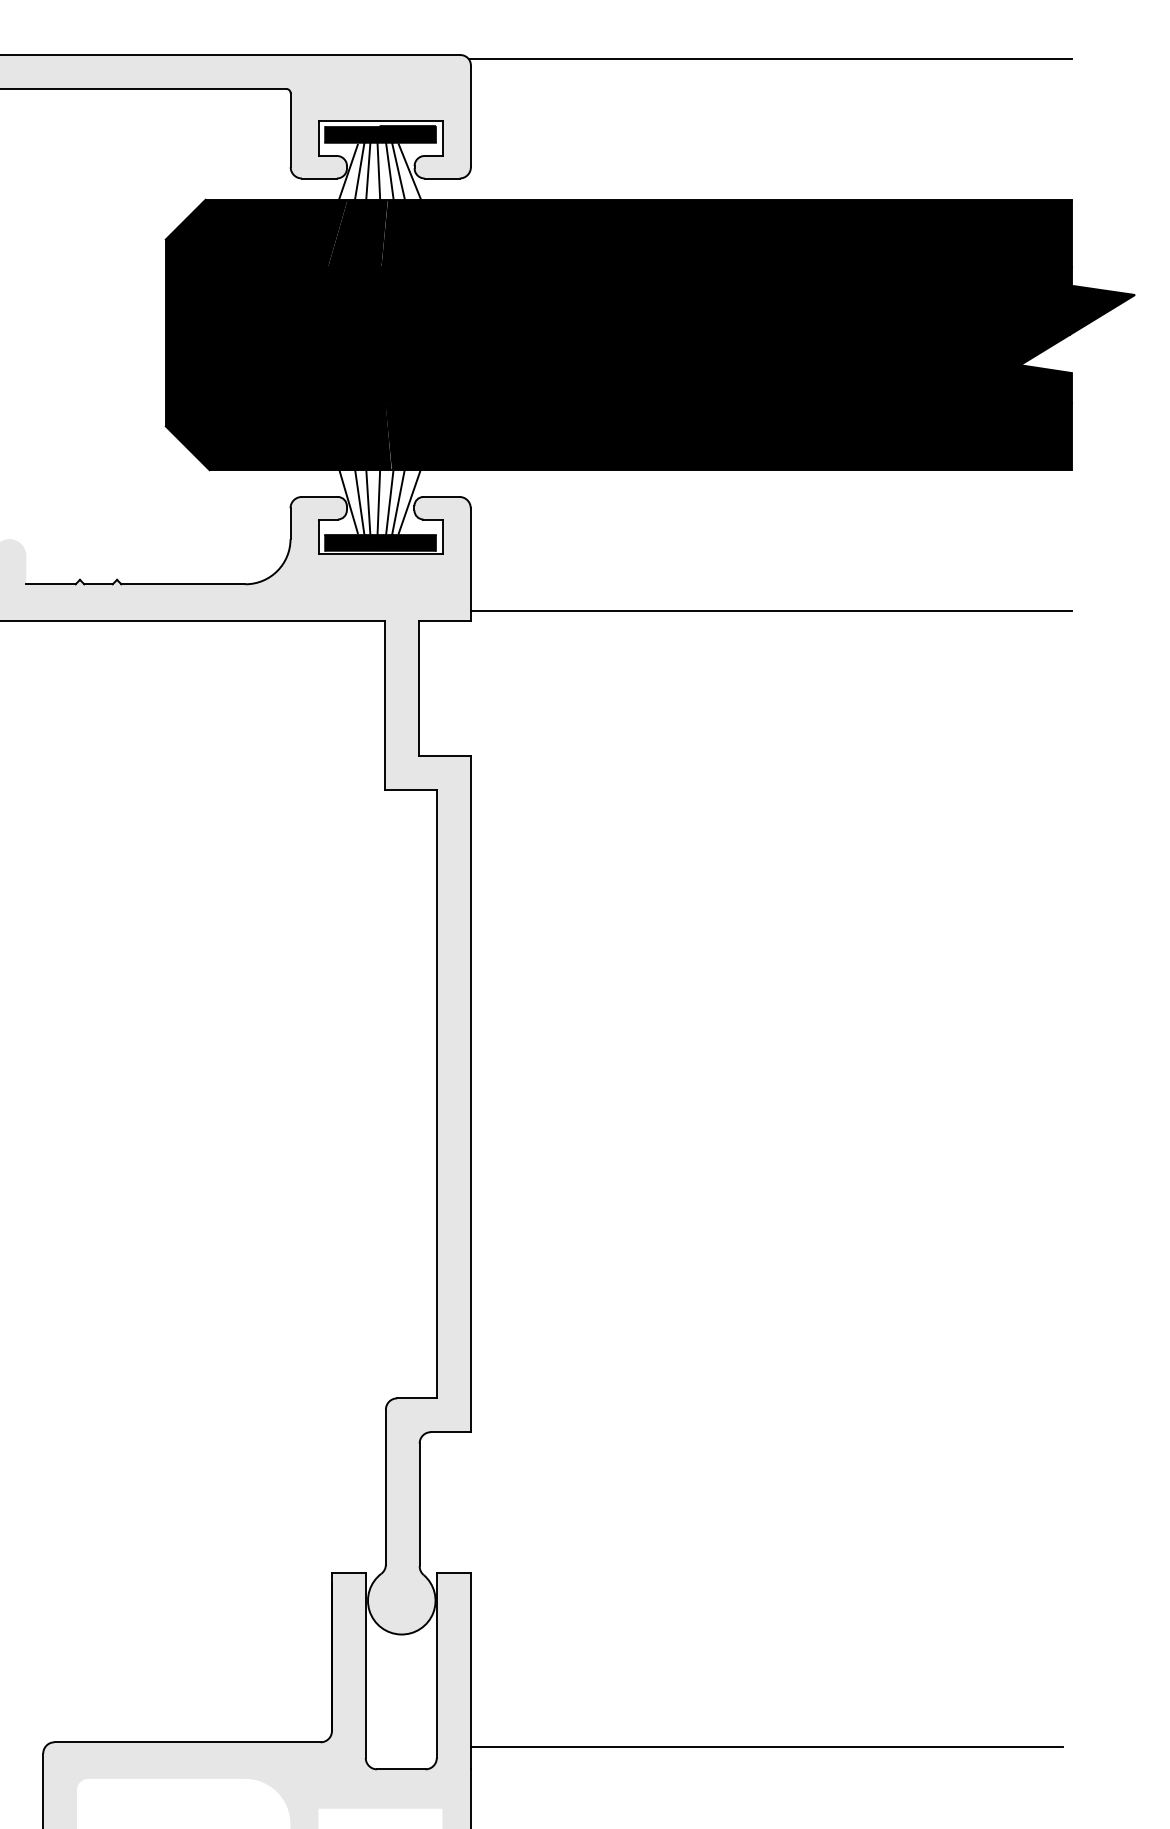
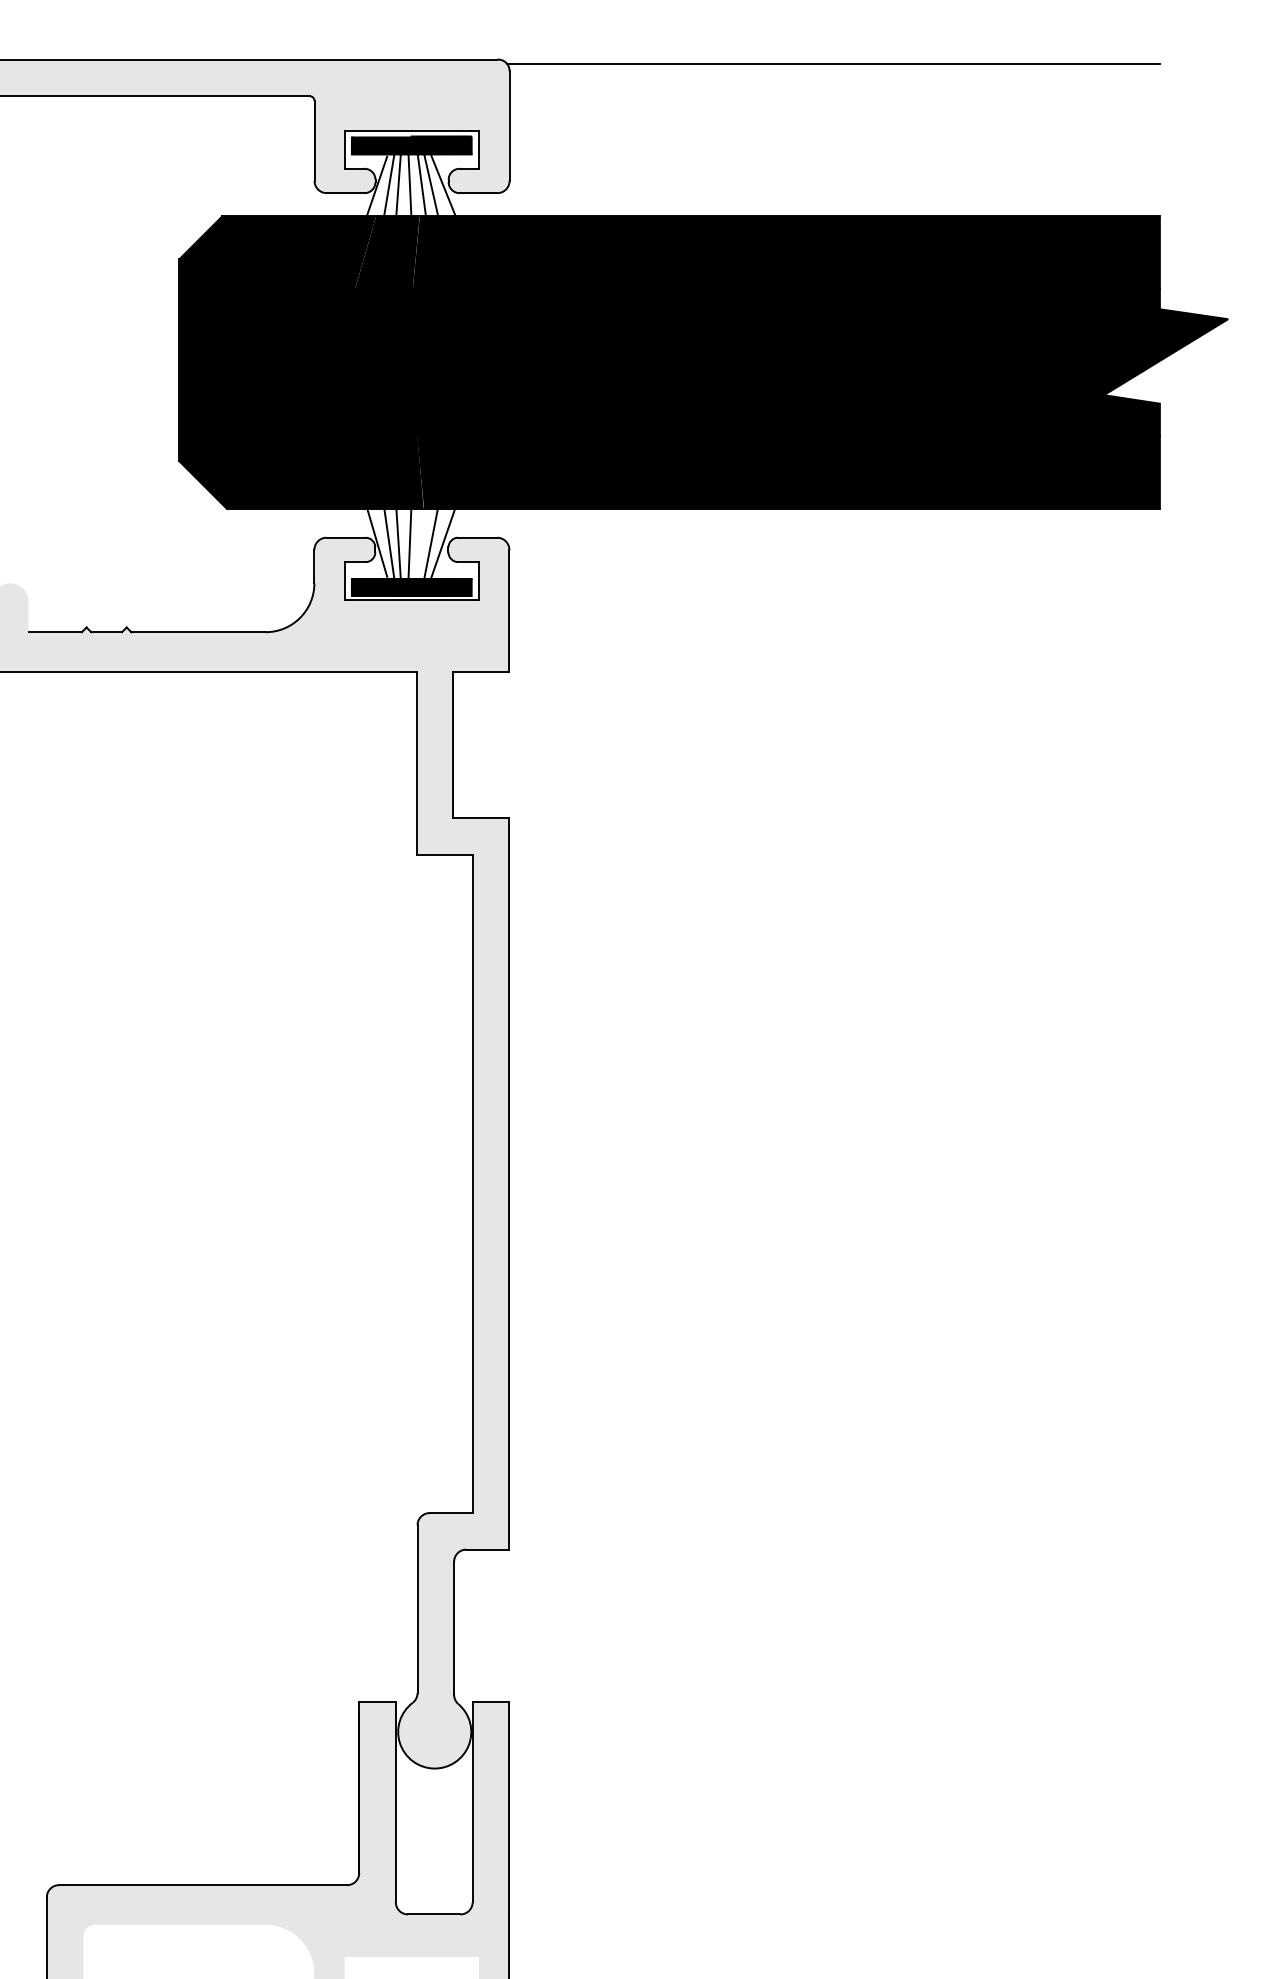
line: (389, 501) -> (421, 542), removed
line: (770, 611) -> (833, 661), removed
line: (766, 1747) -> (829, 1890), removed

